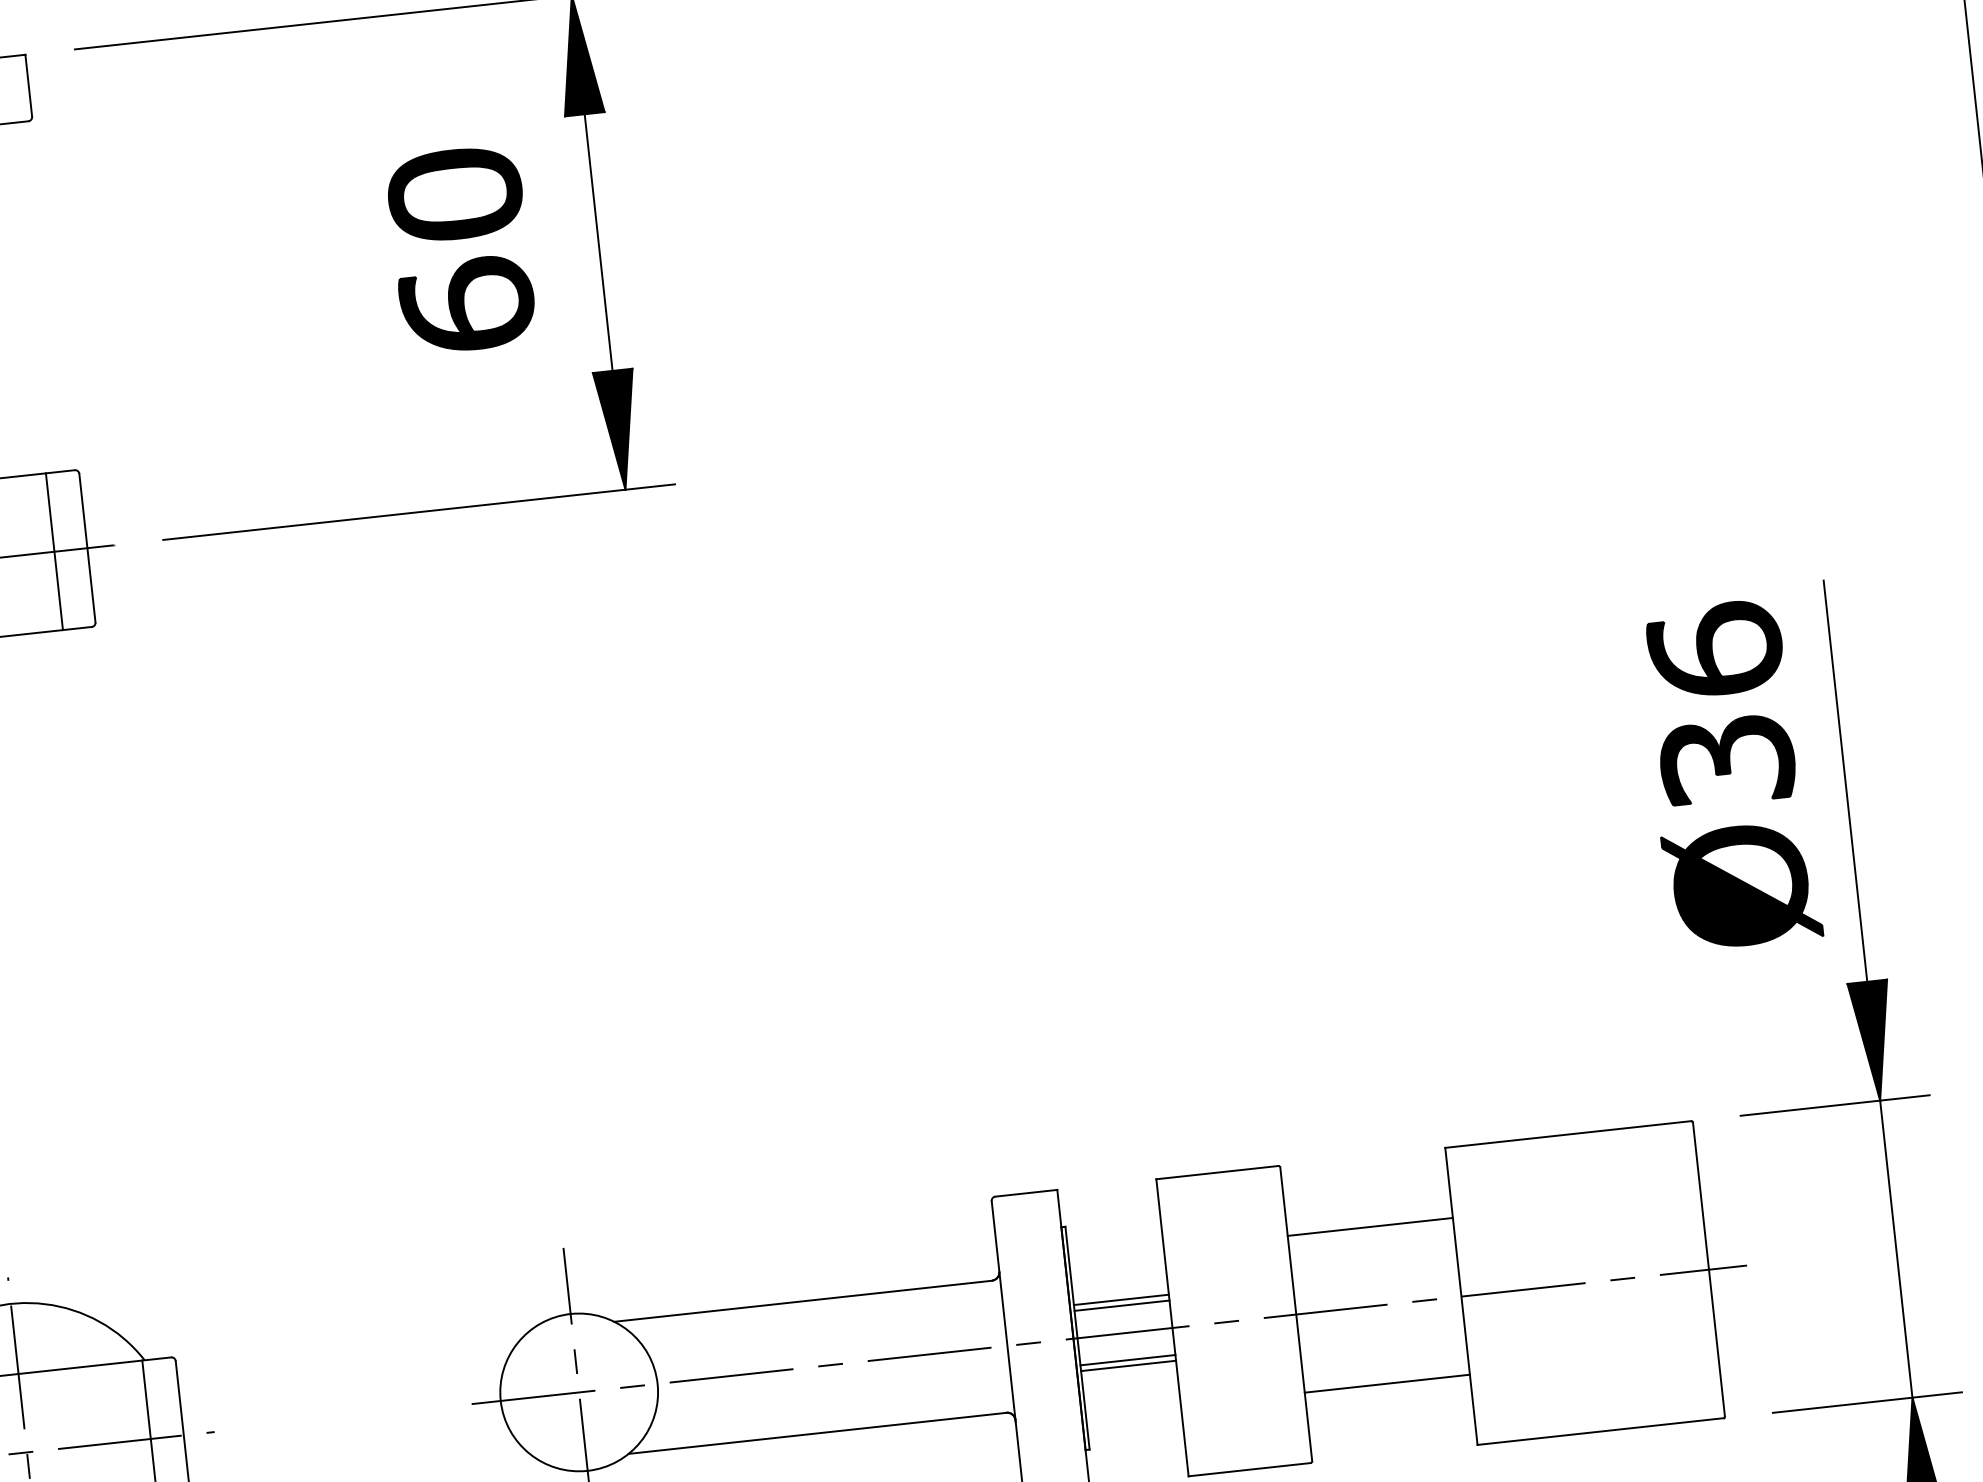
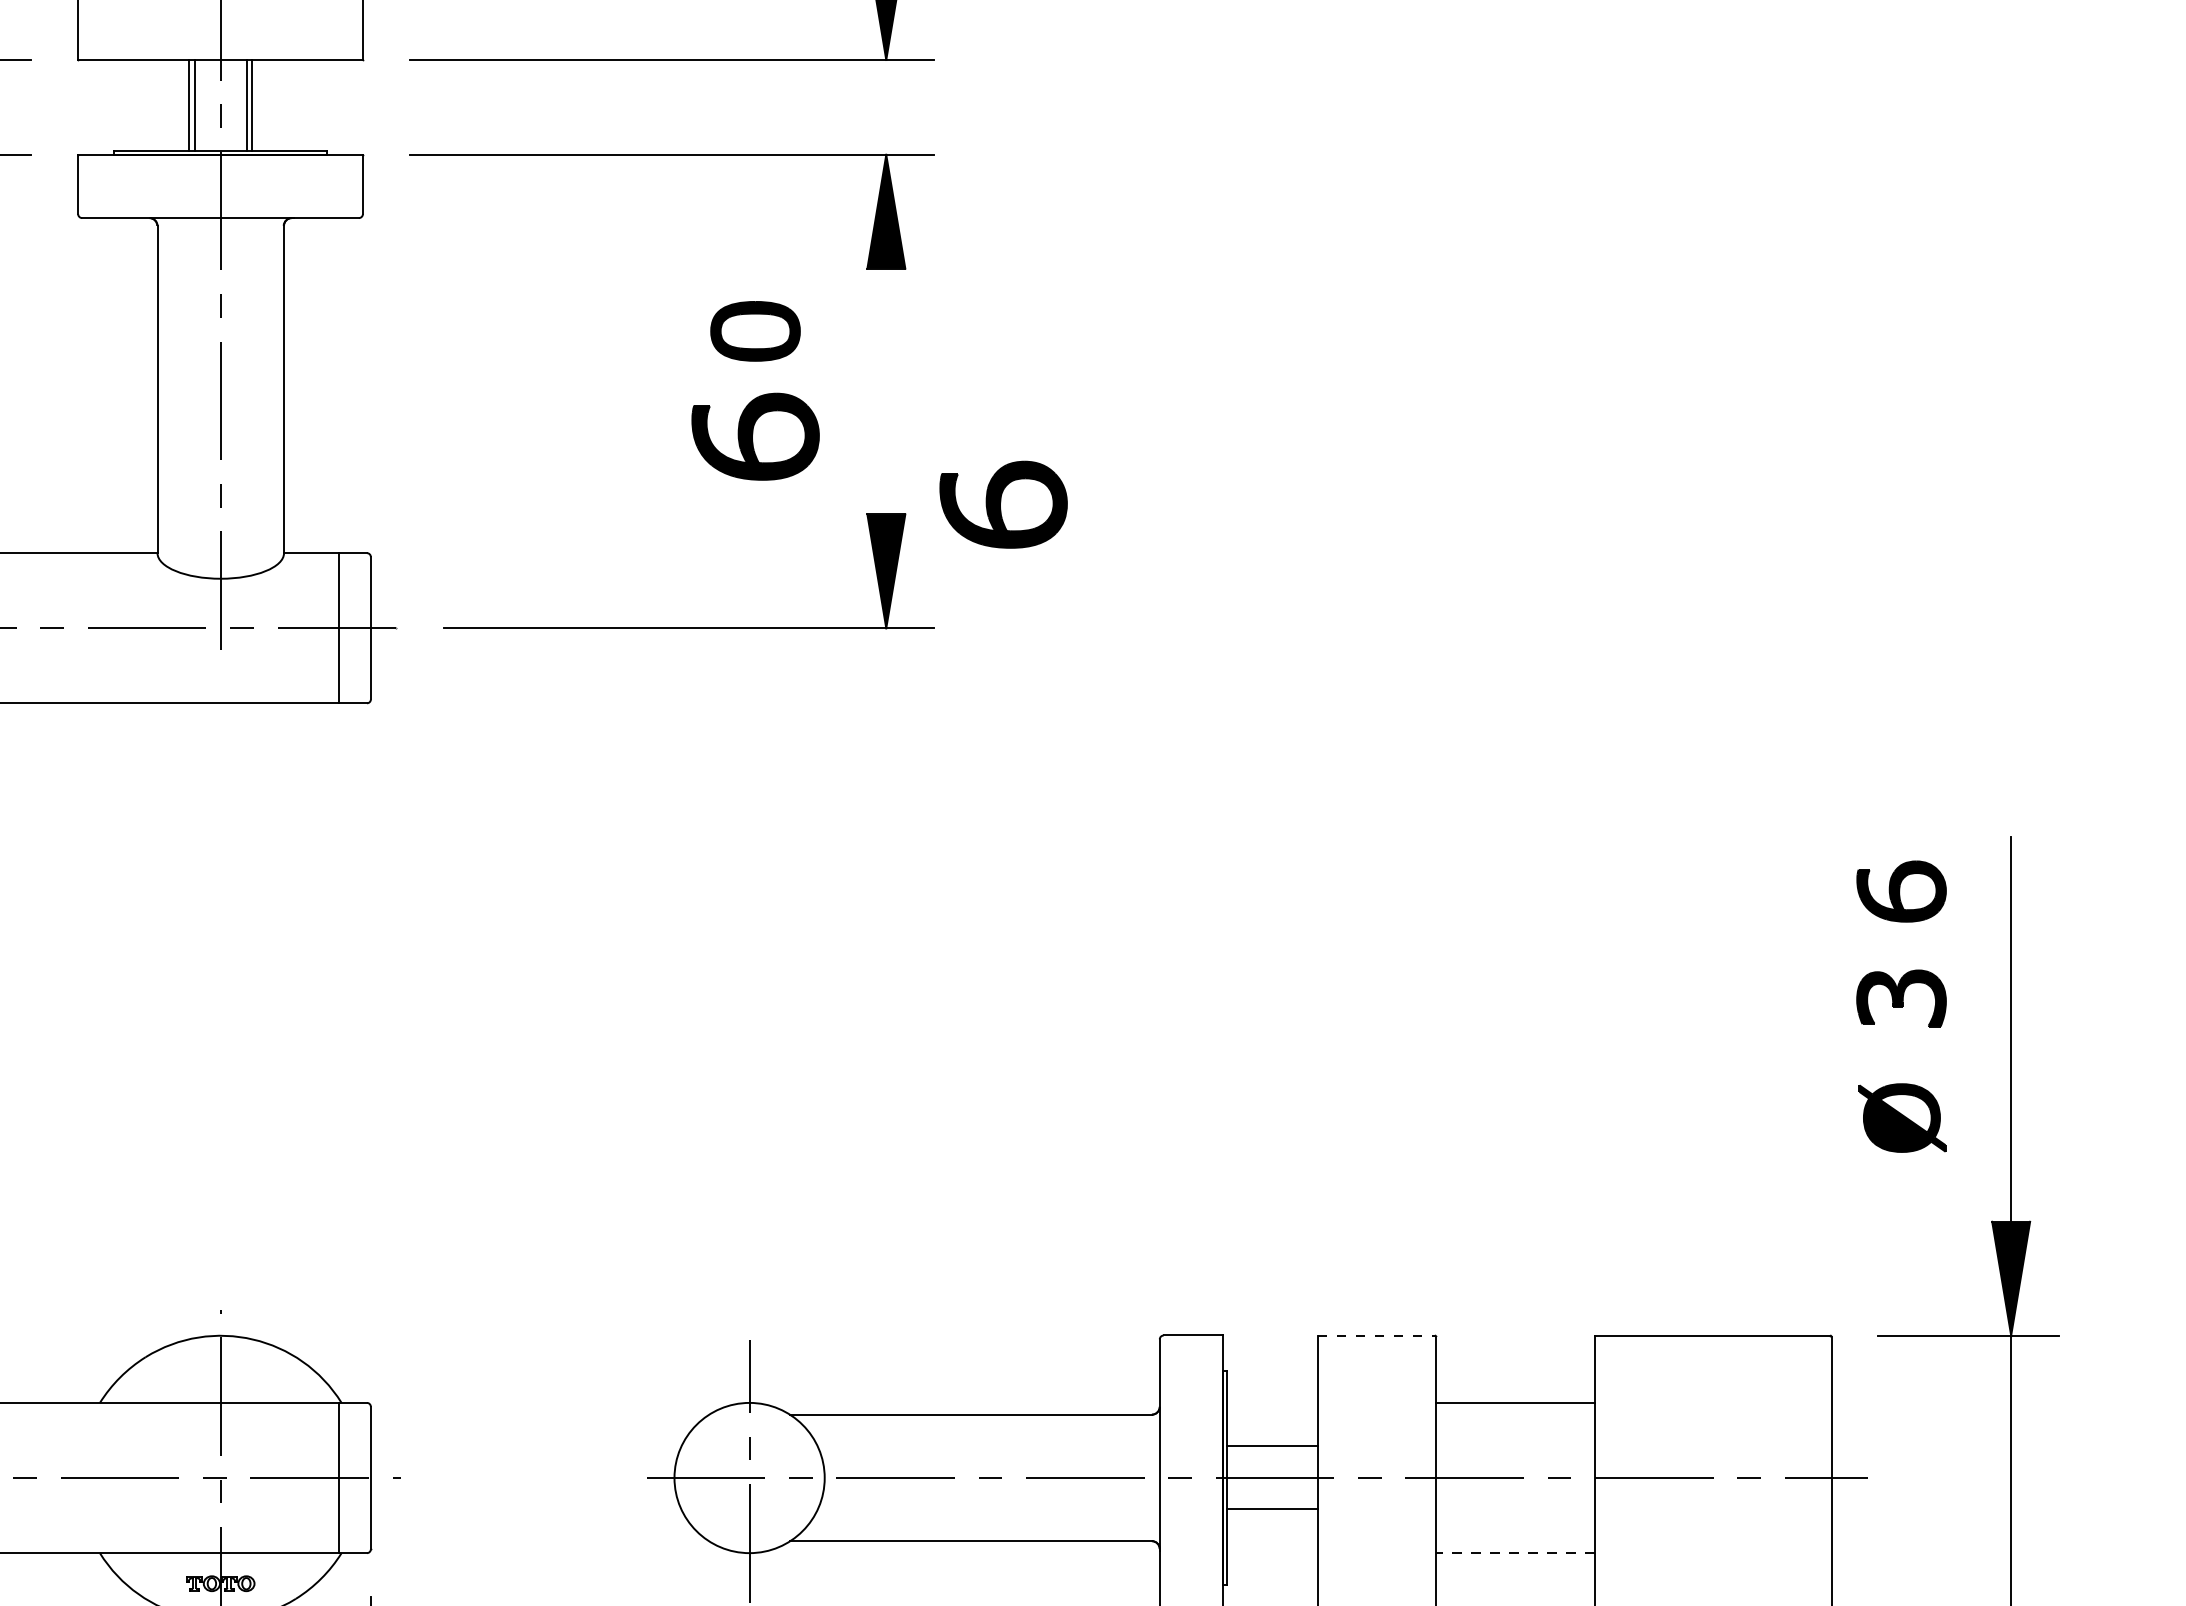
part: (455, 194) -> (755, 331), size x0.7
line: (598, 242) -> (886, 391), removed
part: (733, 347) -> (1003, 504), added
part: (1715, 649) -> (1901, 891), size x0.7
part: (1727, 761) -> (1901, 998), size x0.7
part: (1741, 885) -> (1902, 1117), size x0.6
line: (1217, 1172) -> (1376, 1335), solid -> dashed
line: (1121, 1305) -> (1271, 1451), removed
line: (1126, 1359) -> (1271, 1503), removed
line: (1387, 1383) -> (1515, 1552), solid -> dashed

